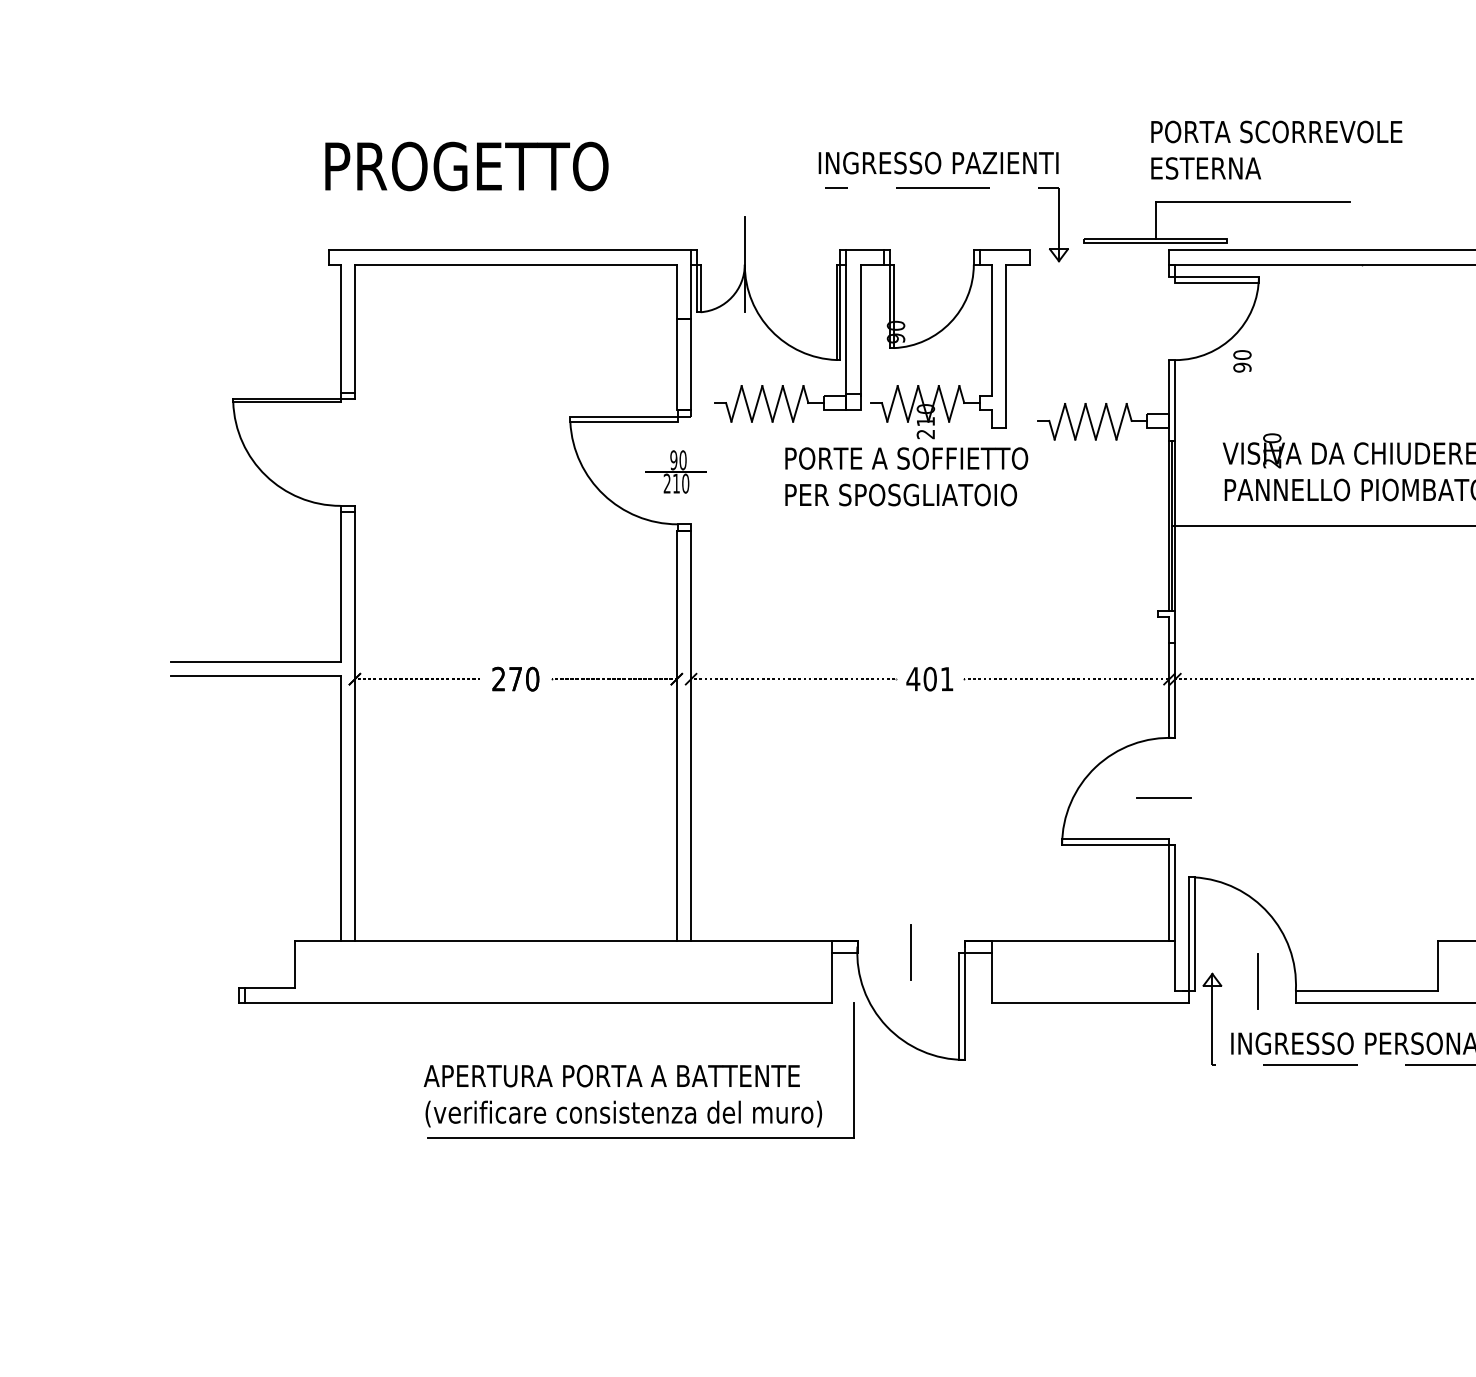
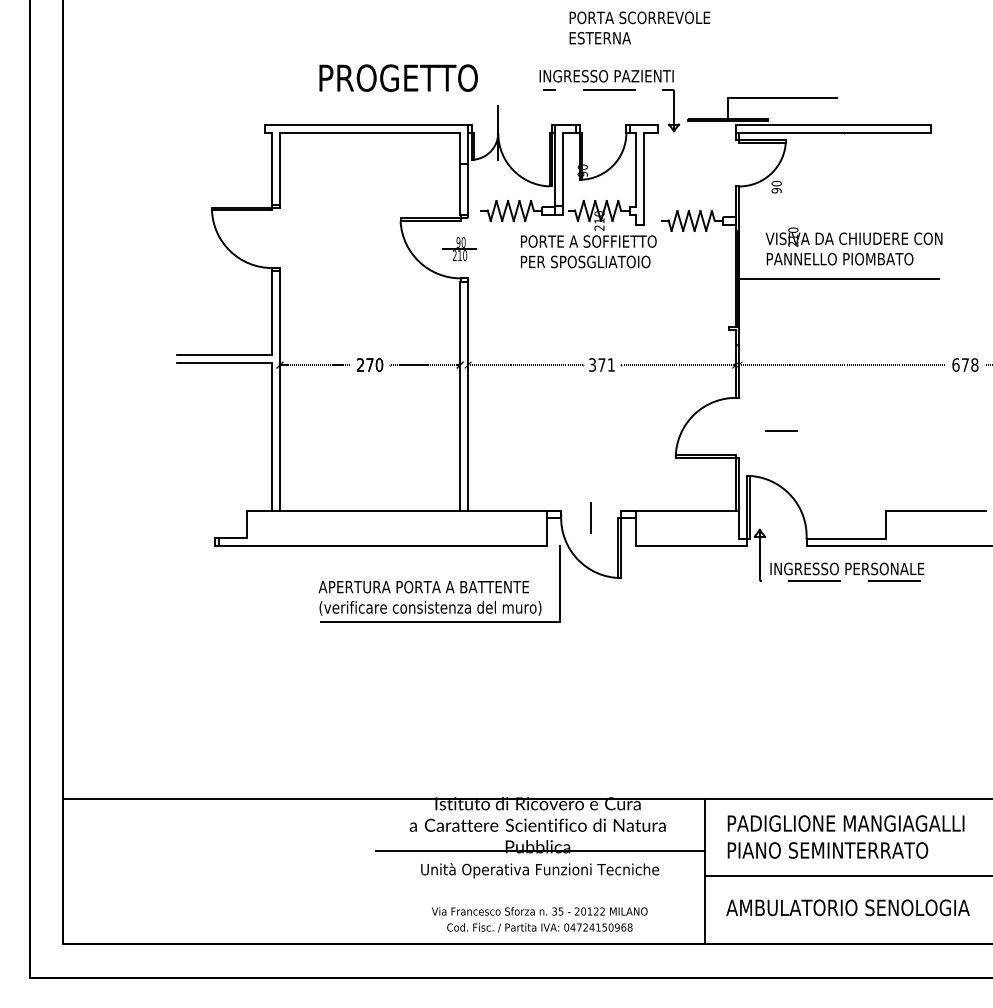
text: (1276, 149) -> (639, 27), moved
text: (466, 165) -> (398, 77), moved
text: (920, 678) -> (596, 364), 401 -> 371
line: (1163, 796) -> (781, 430), moved
line: (1258, 982) -> (785, 534), removed

